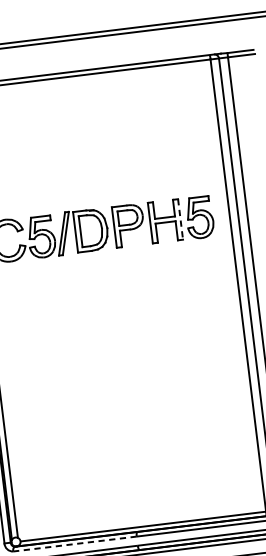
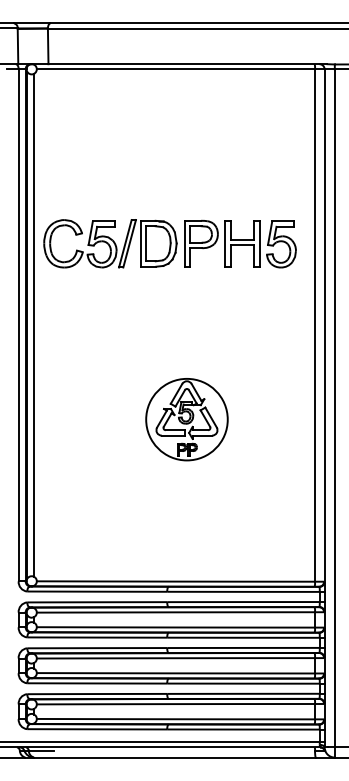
line: (180, 219) -> (259, 243), dashed -> solid
part: (135, 382) -> (186, 419), added
line: (74, 543) -> (96, 591), dashed -> solid

